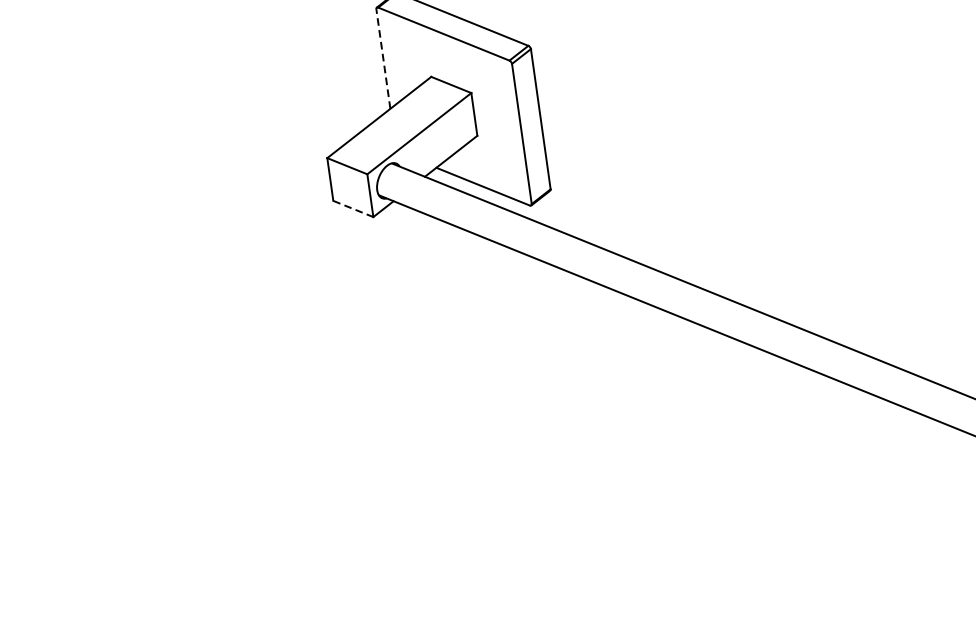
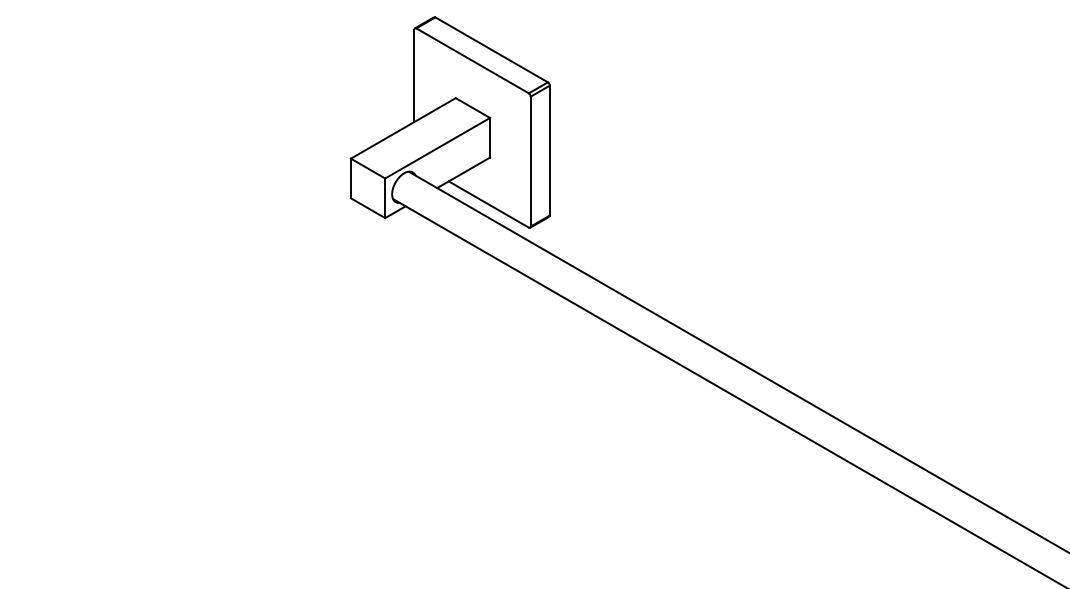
line: (383, 58) -> (414, 75), dashed -> solid
line: (353, 209) -> (368, 208), dashed -> solid

